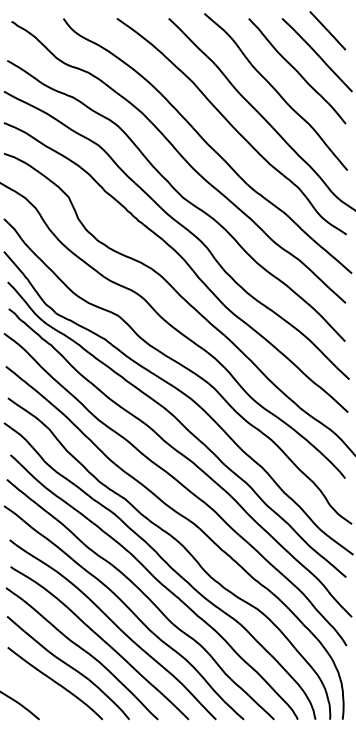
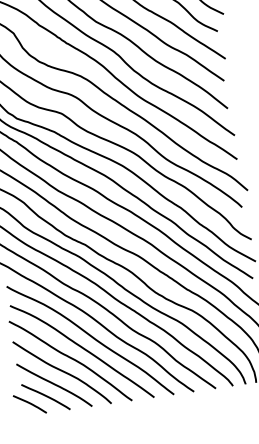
curve: (41, 697) -> (45, 396), added

